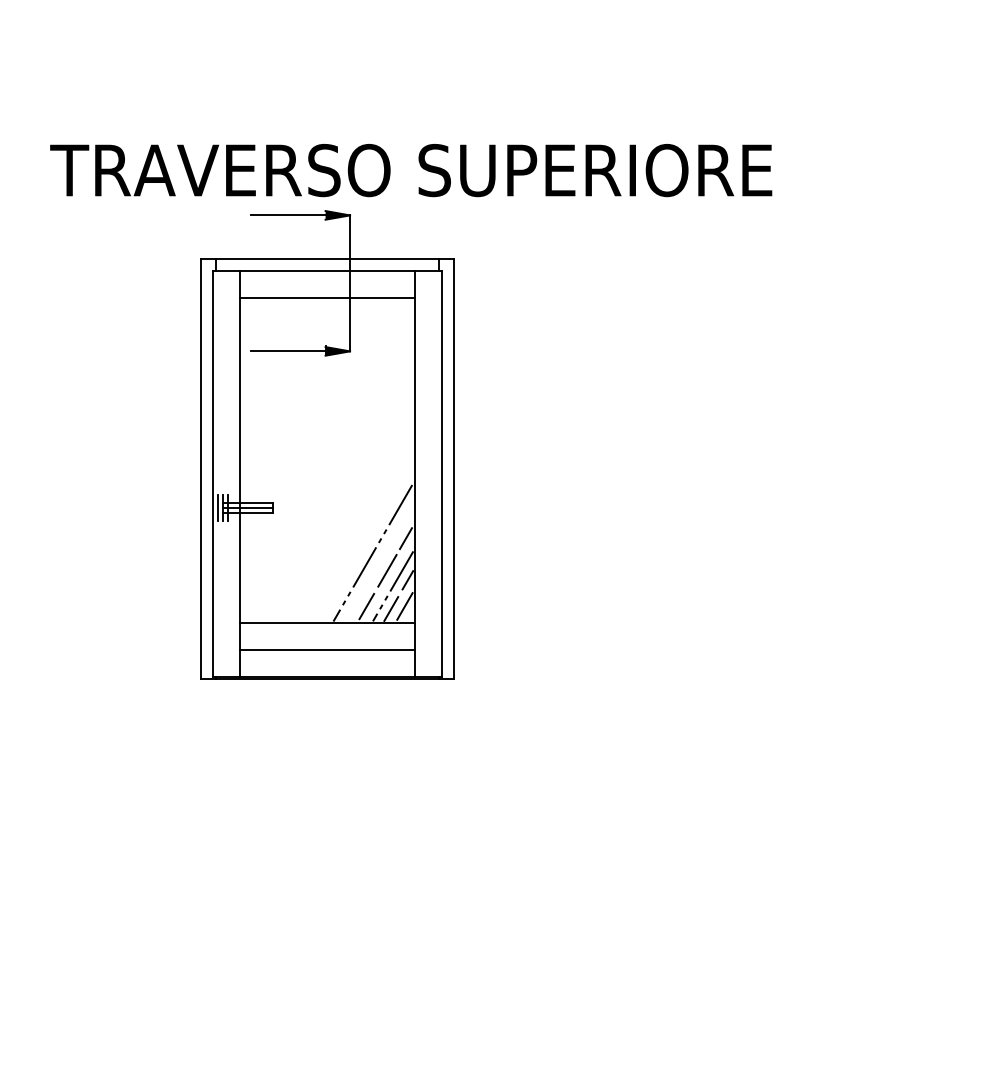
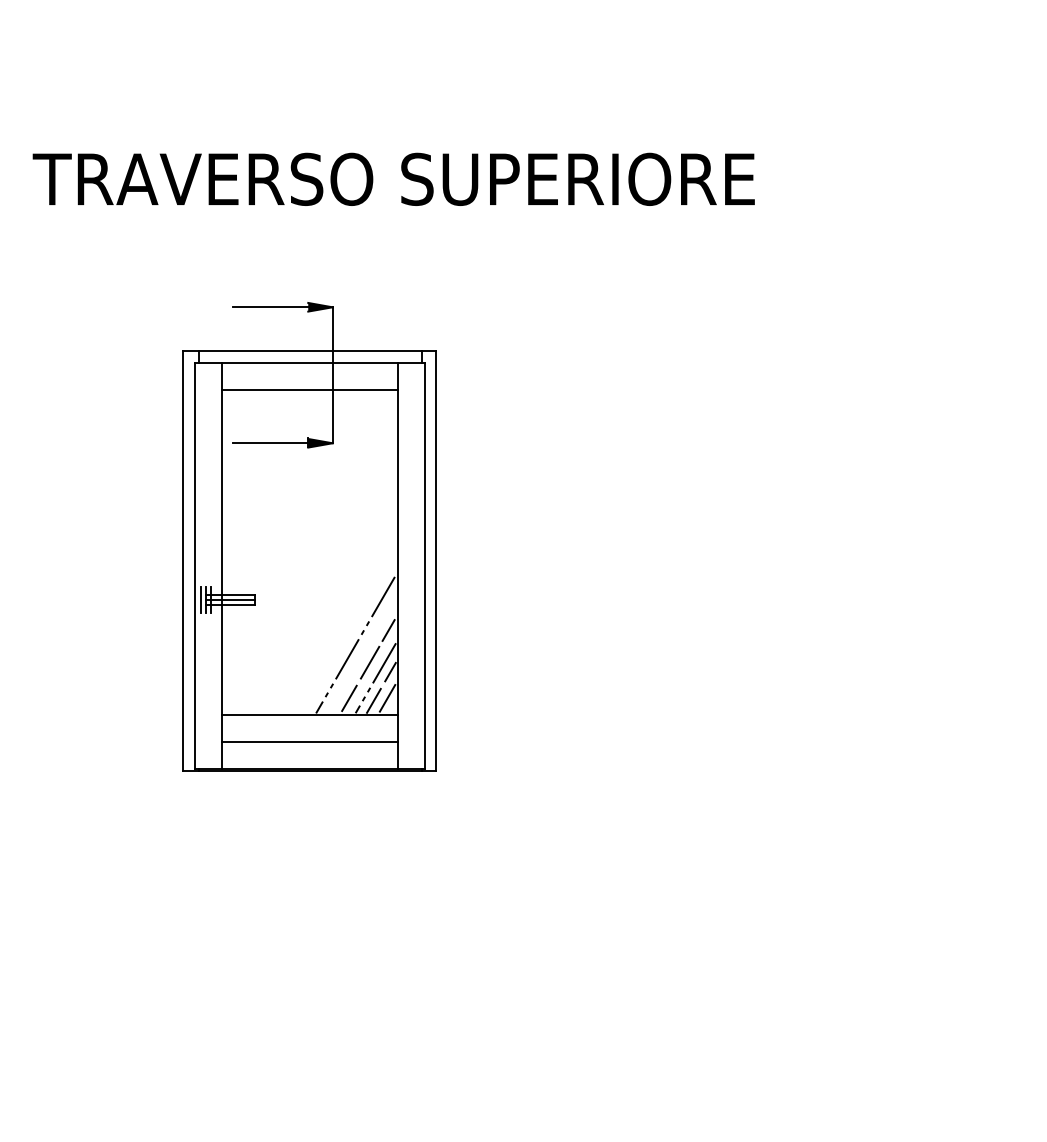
part: (326, 444) -> (309, 536), moved

